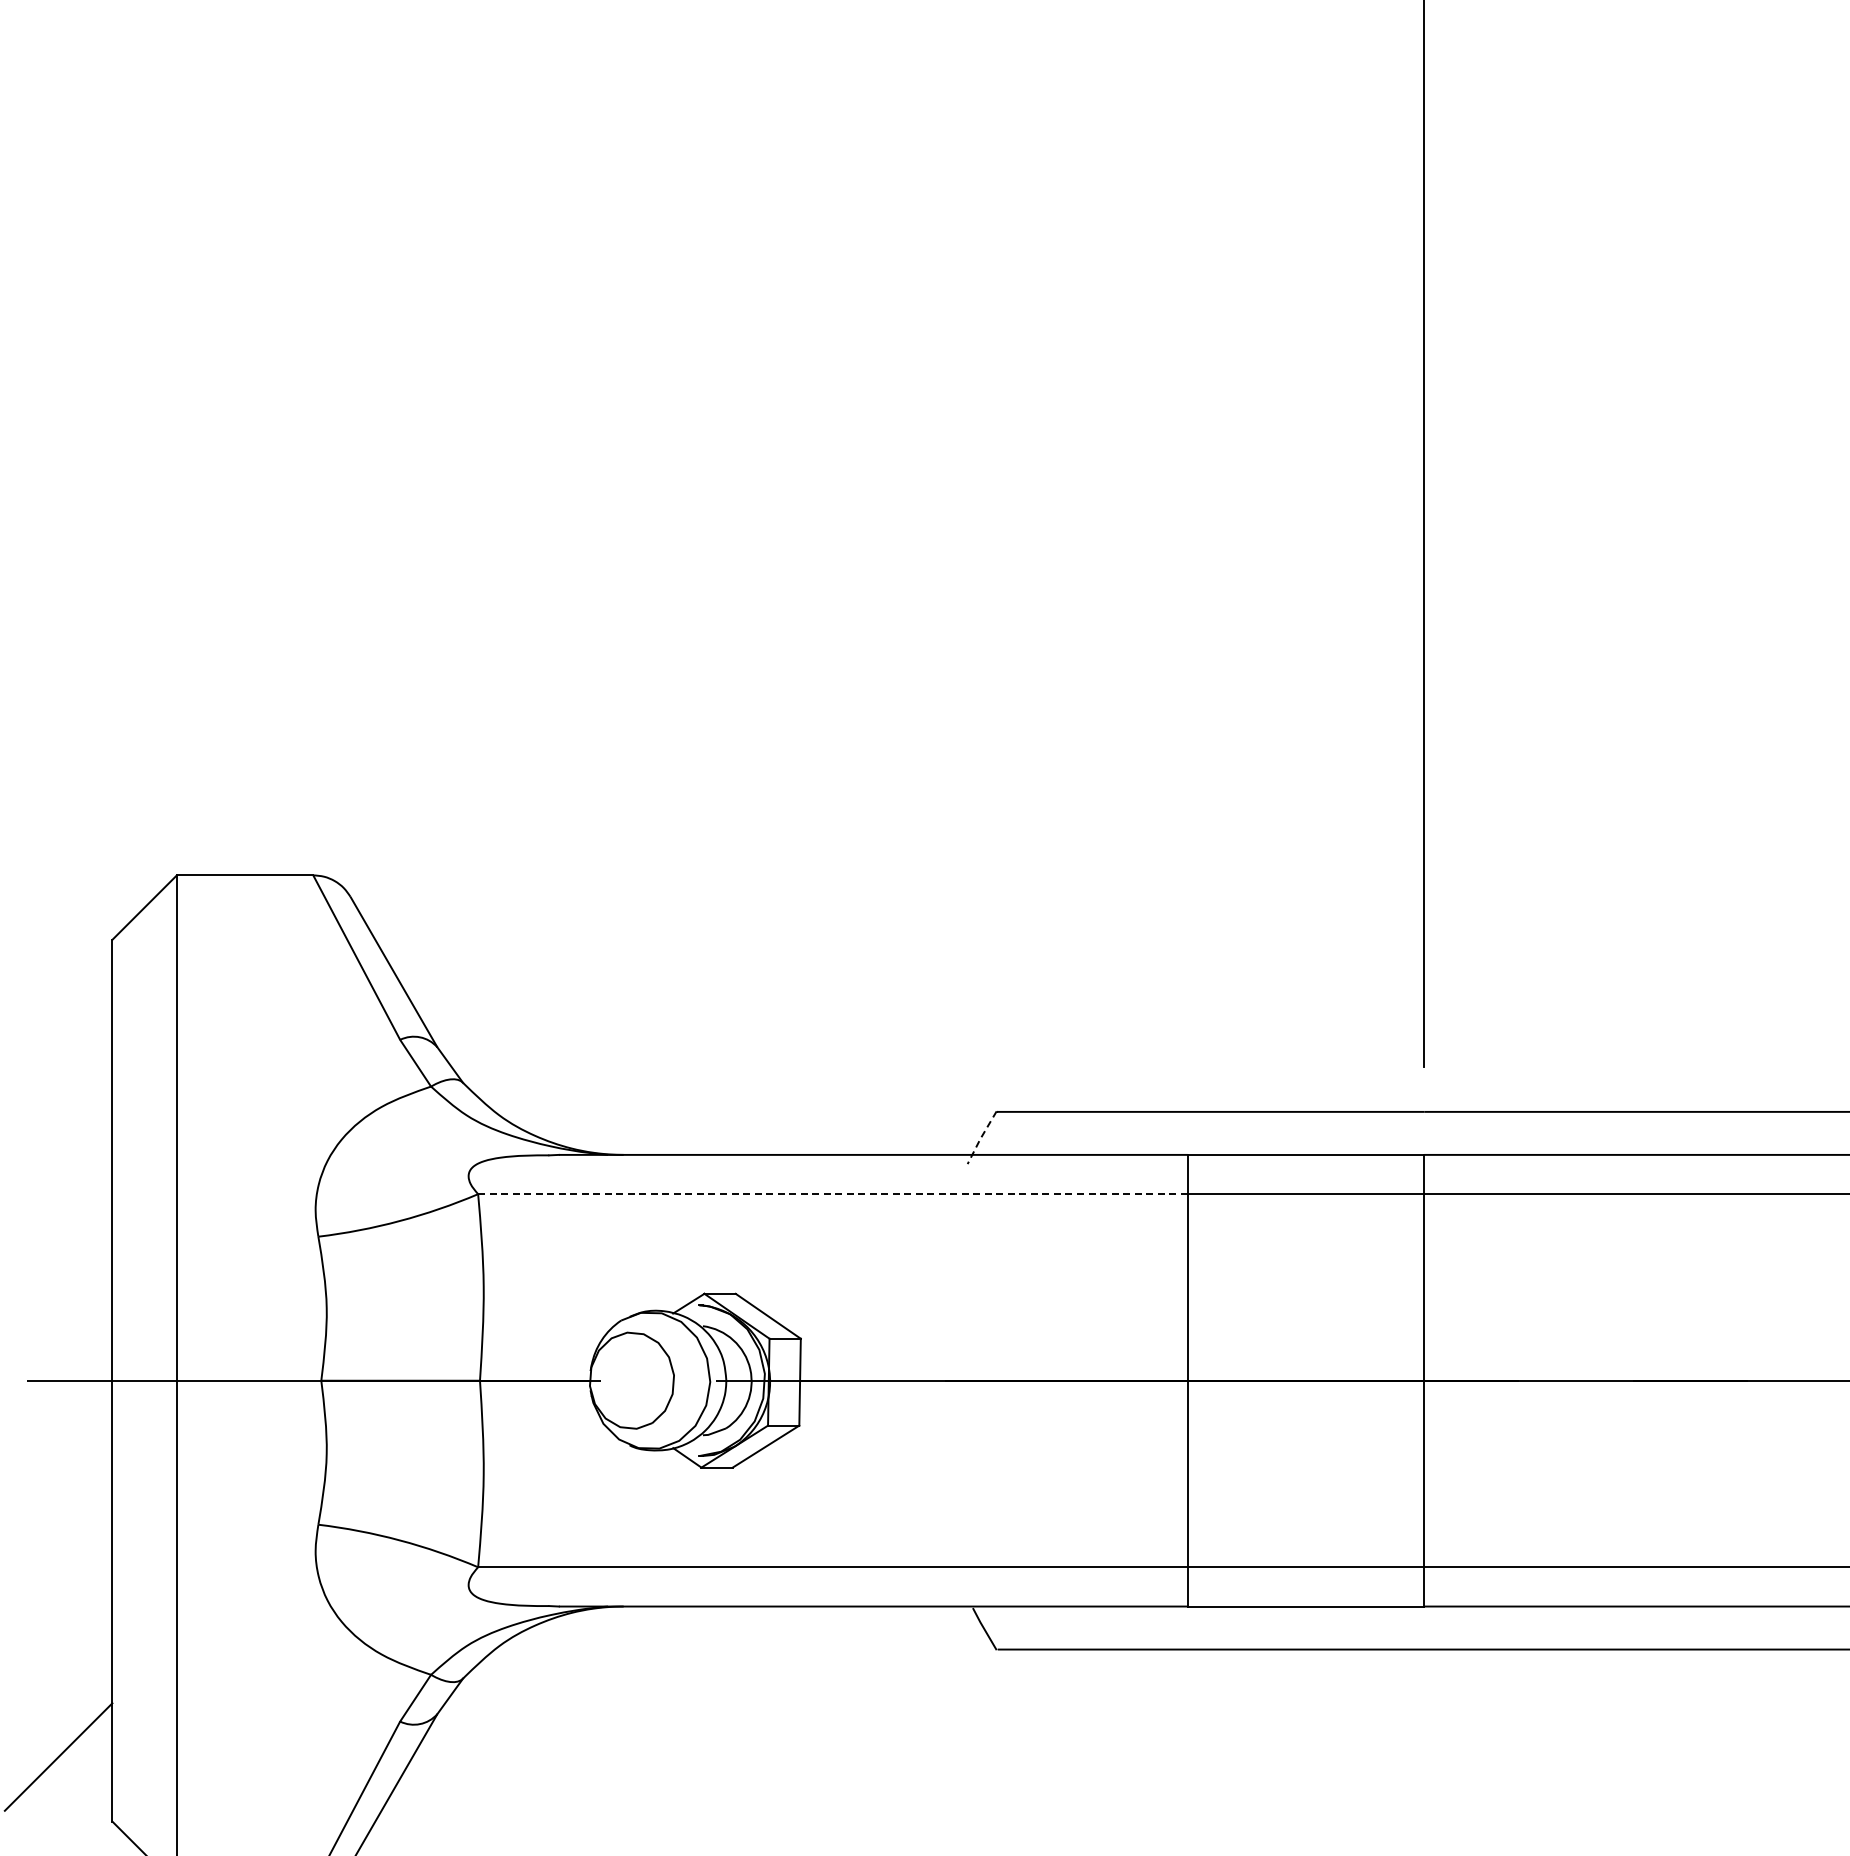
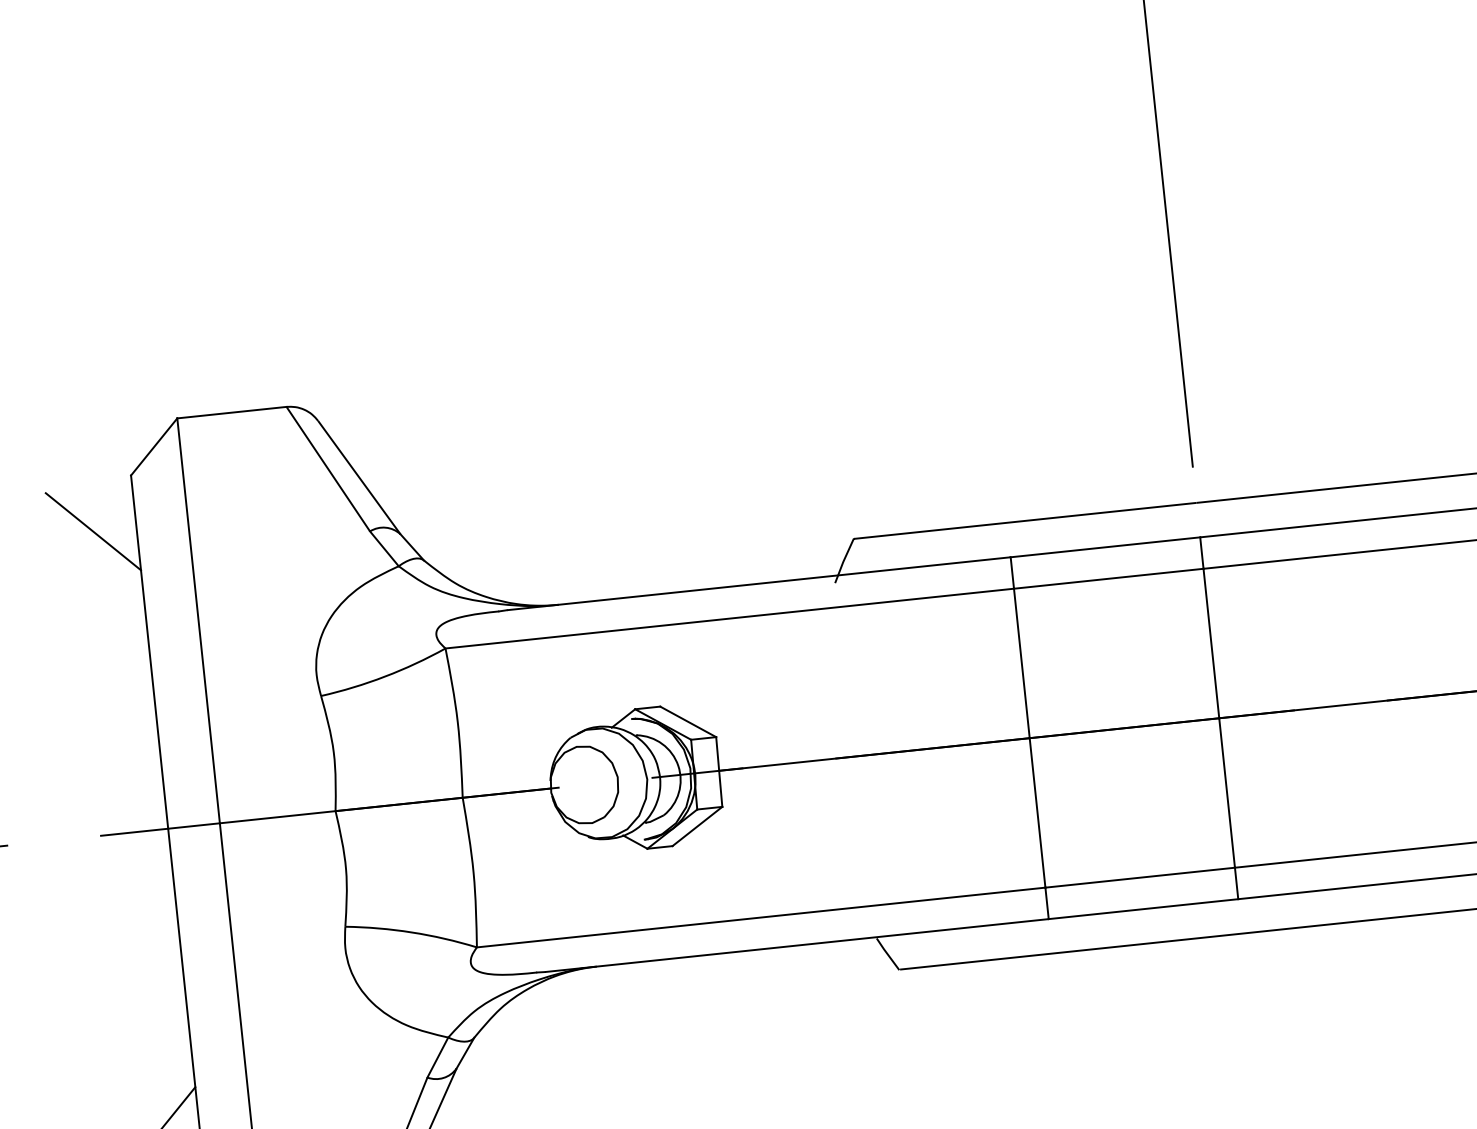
line: (58, 1004) -> (93, 531), added
line: (980, 1138) -> (843, 561), dashed -> solid
line: (832, 1194) -> (729, 618), dashed -> solid

